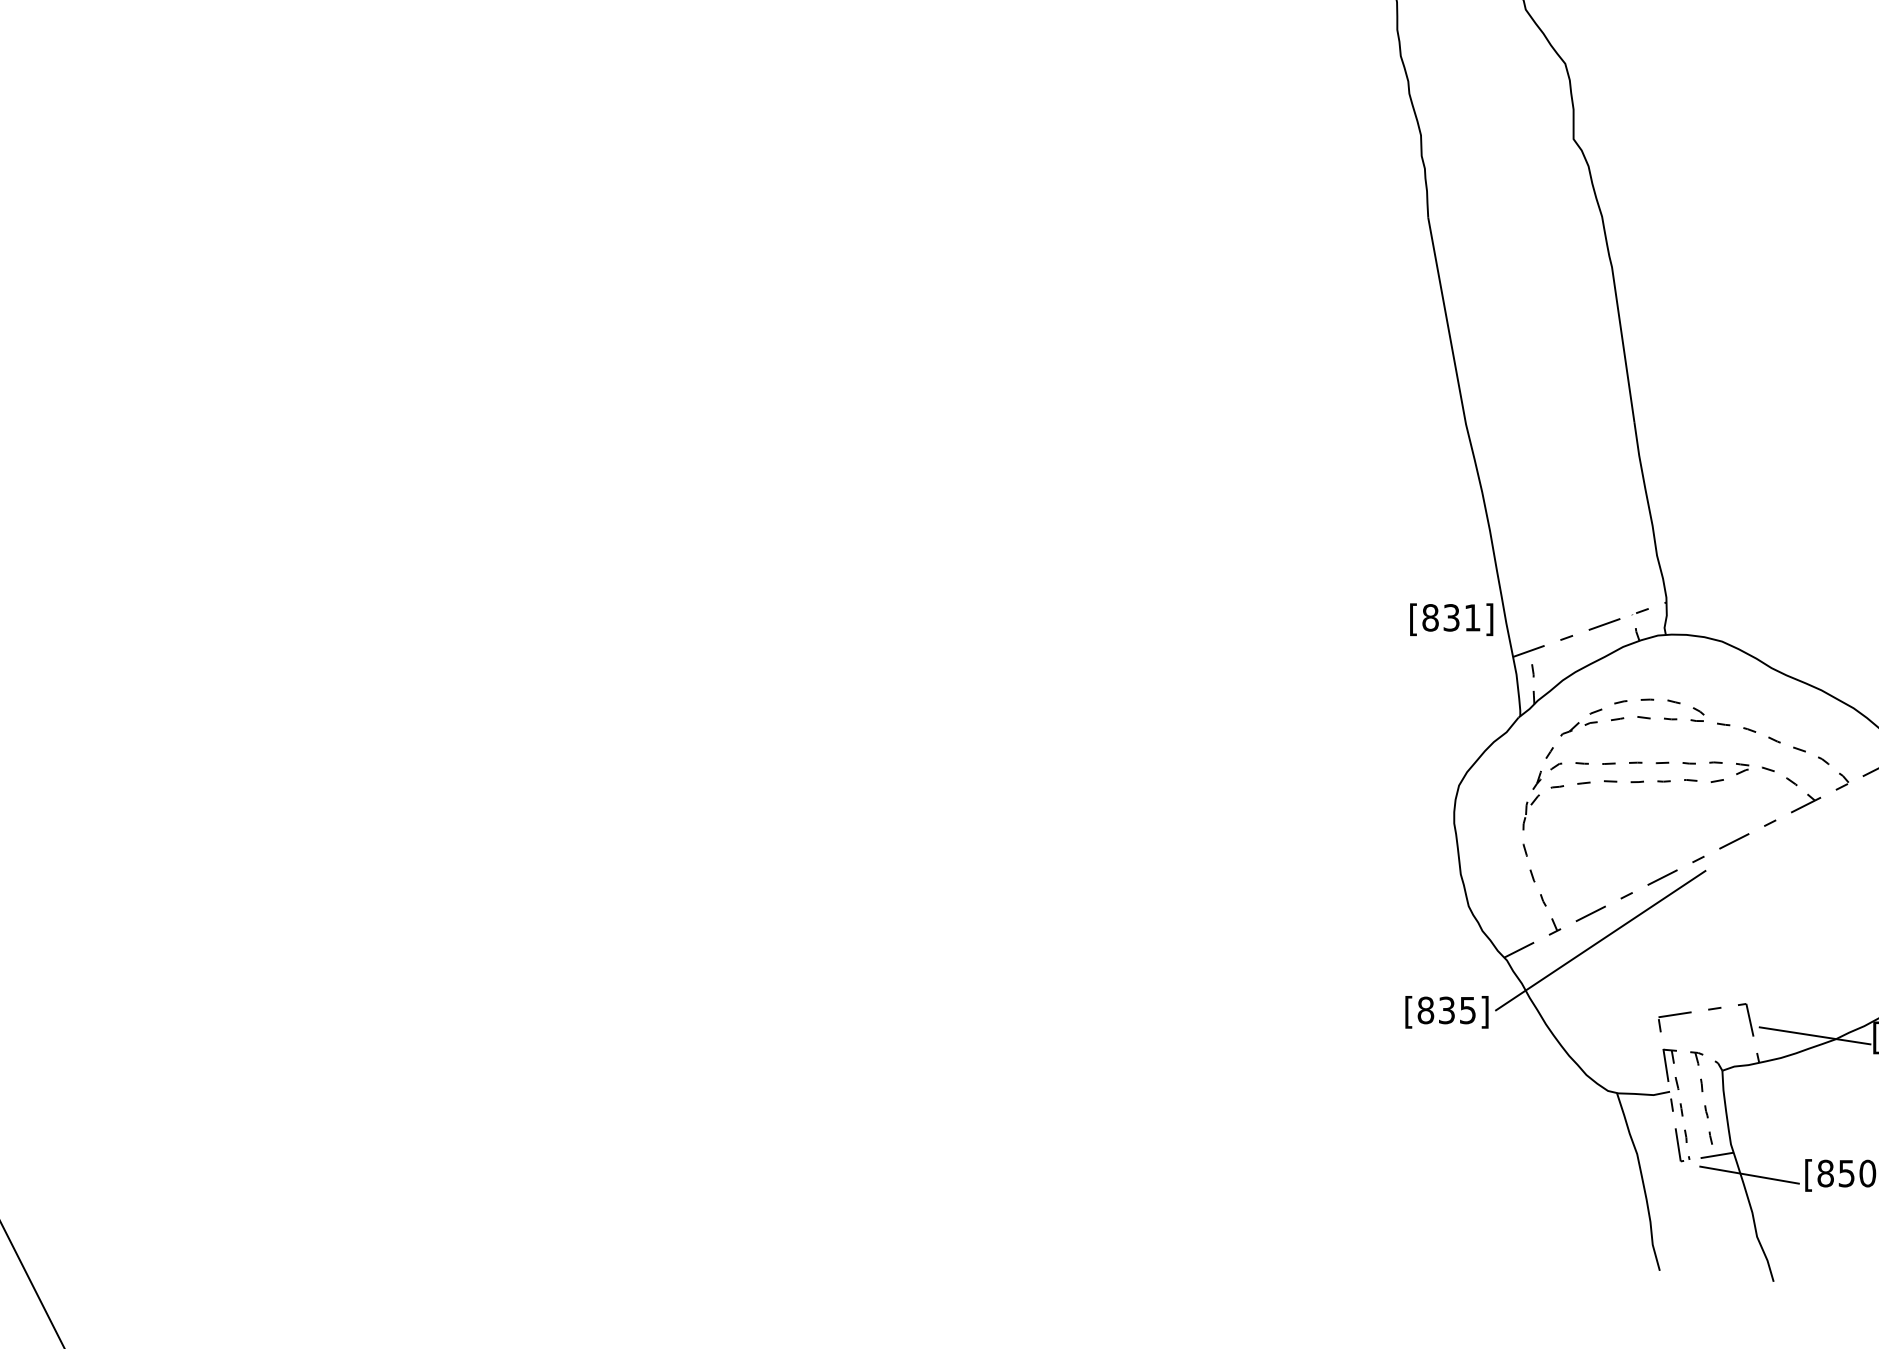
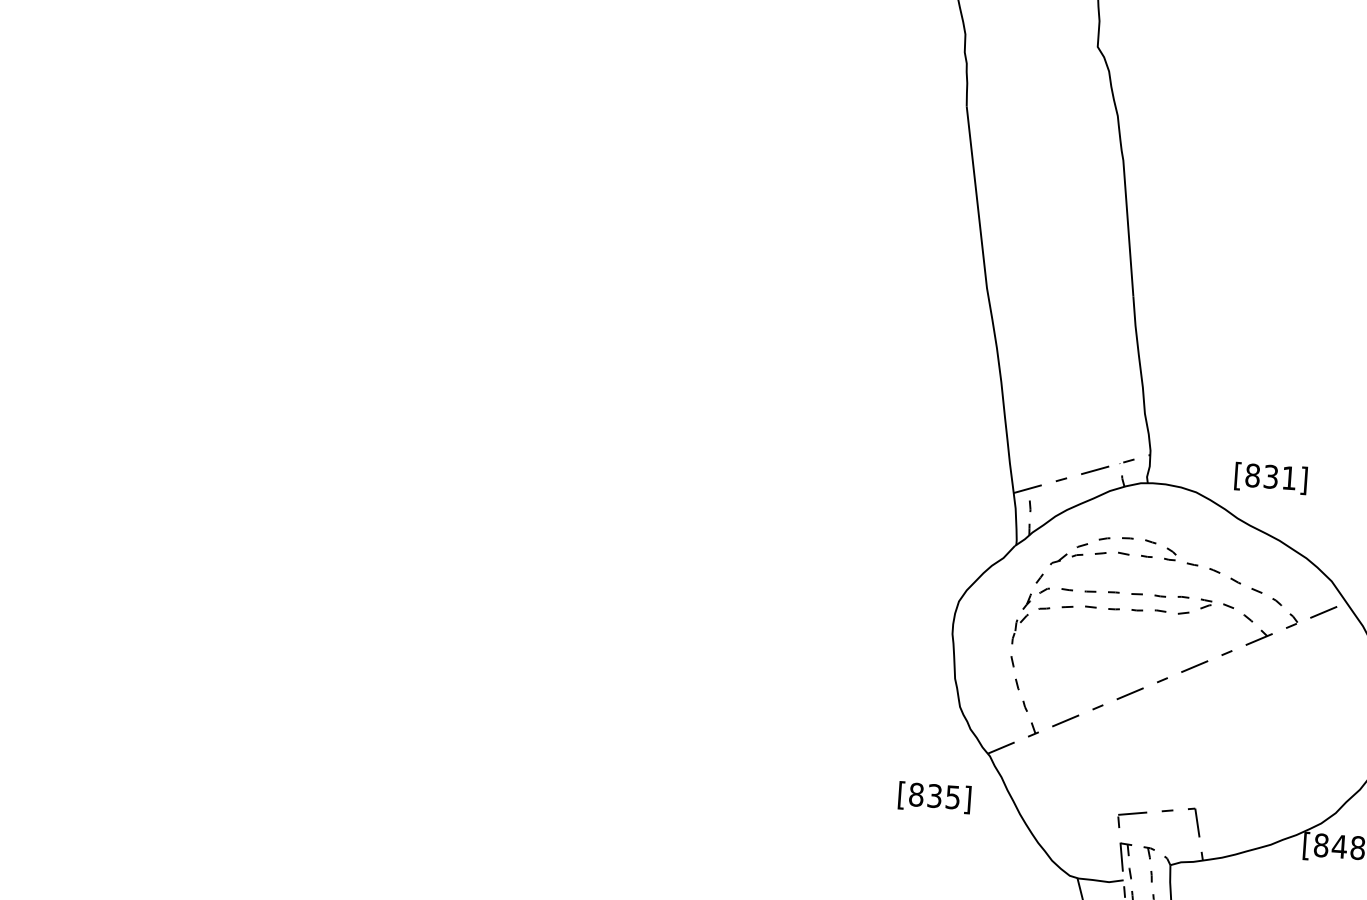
text: (1451, 619) -> (1270, 478), moved
line: (1600, 940) -> (1072, 744), removed
line: (1814, 1035) -> (1252, 840), removed

